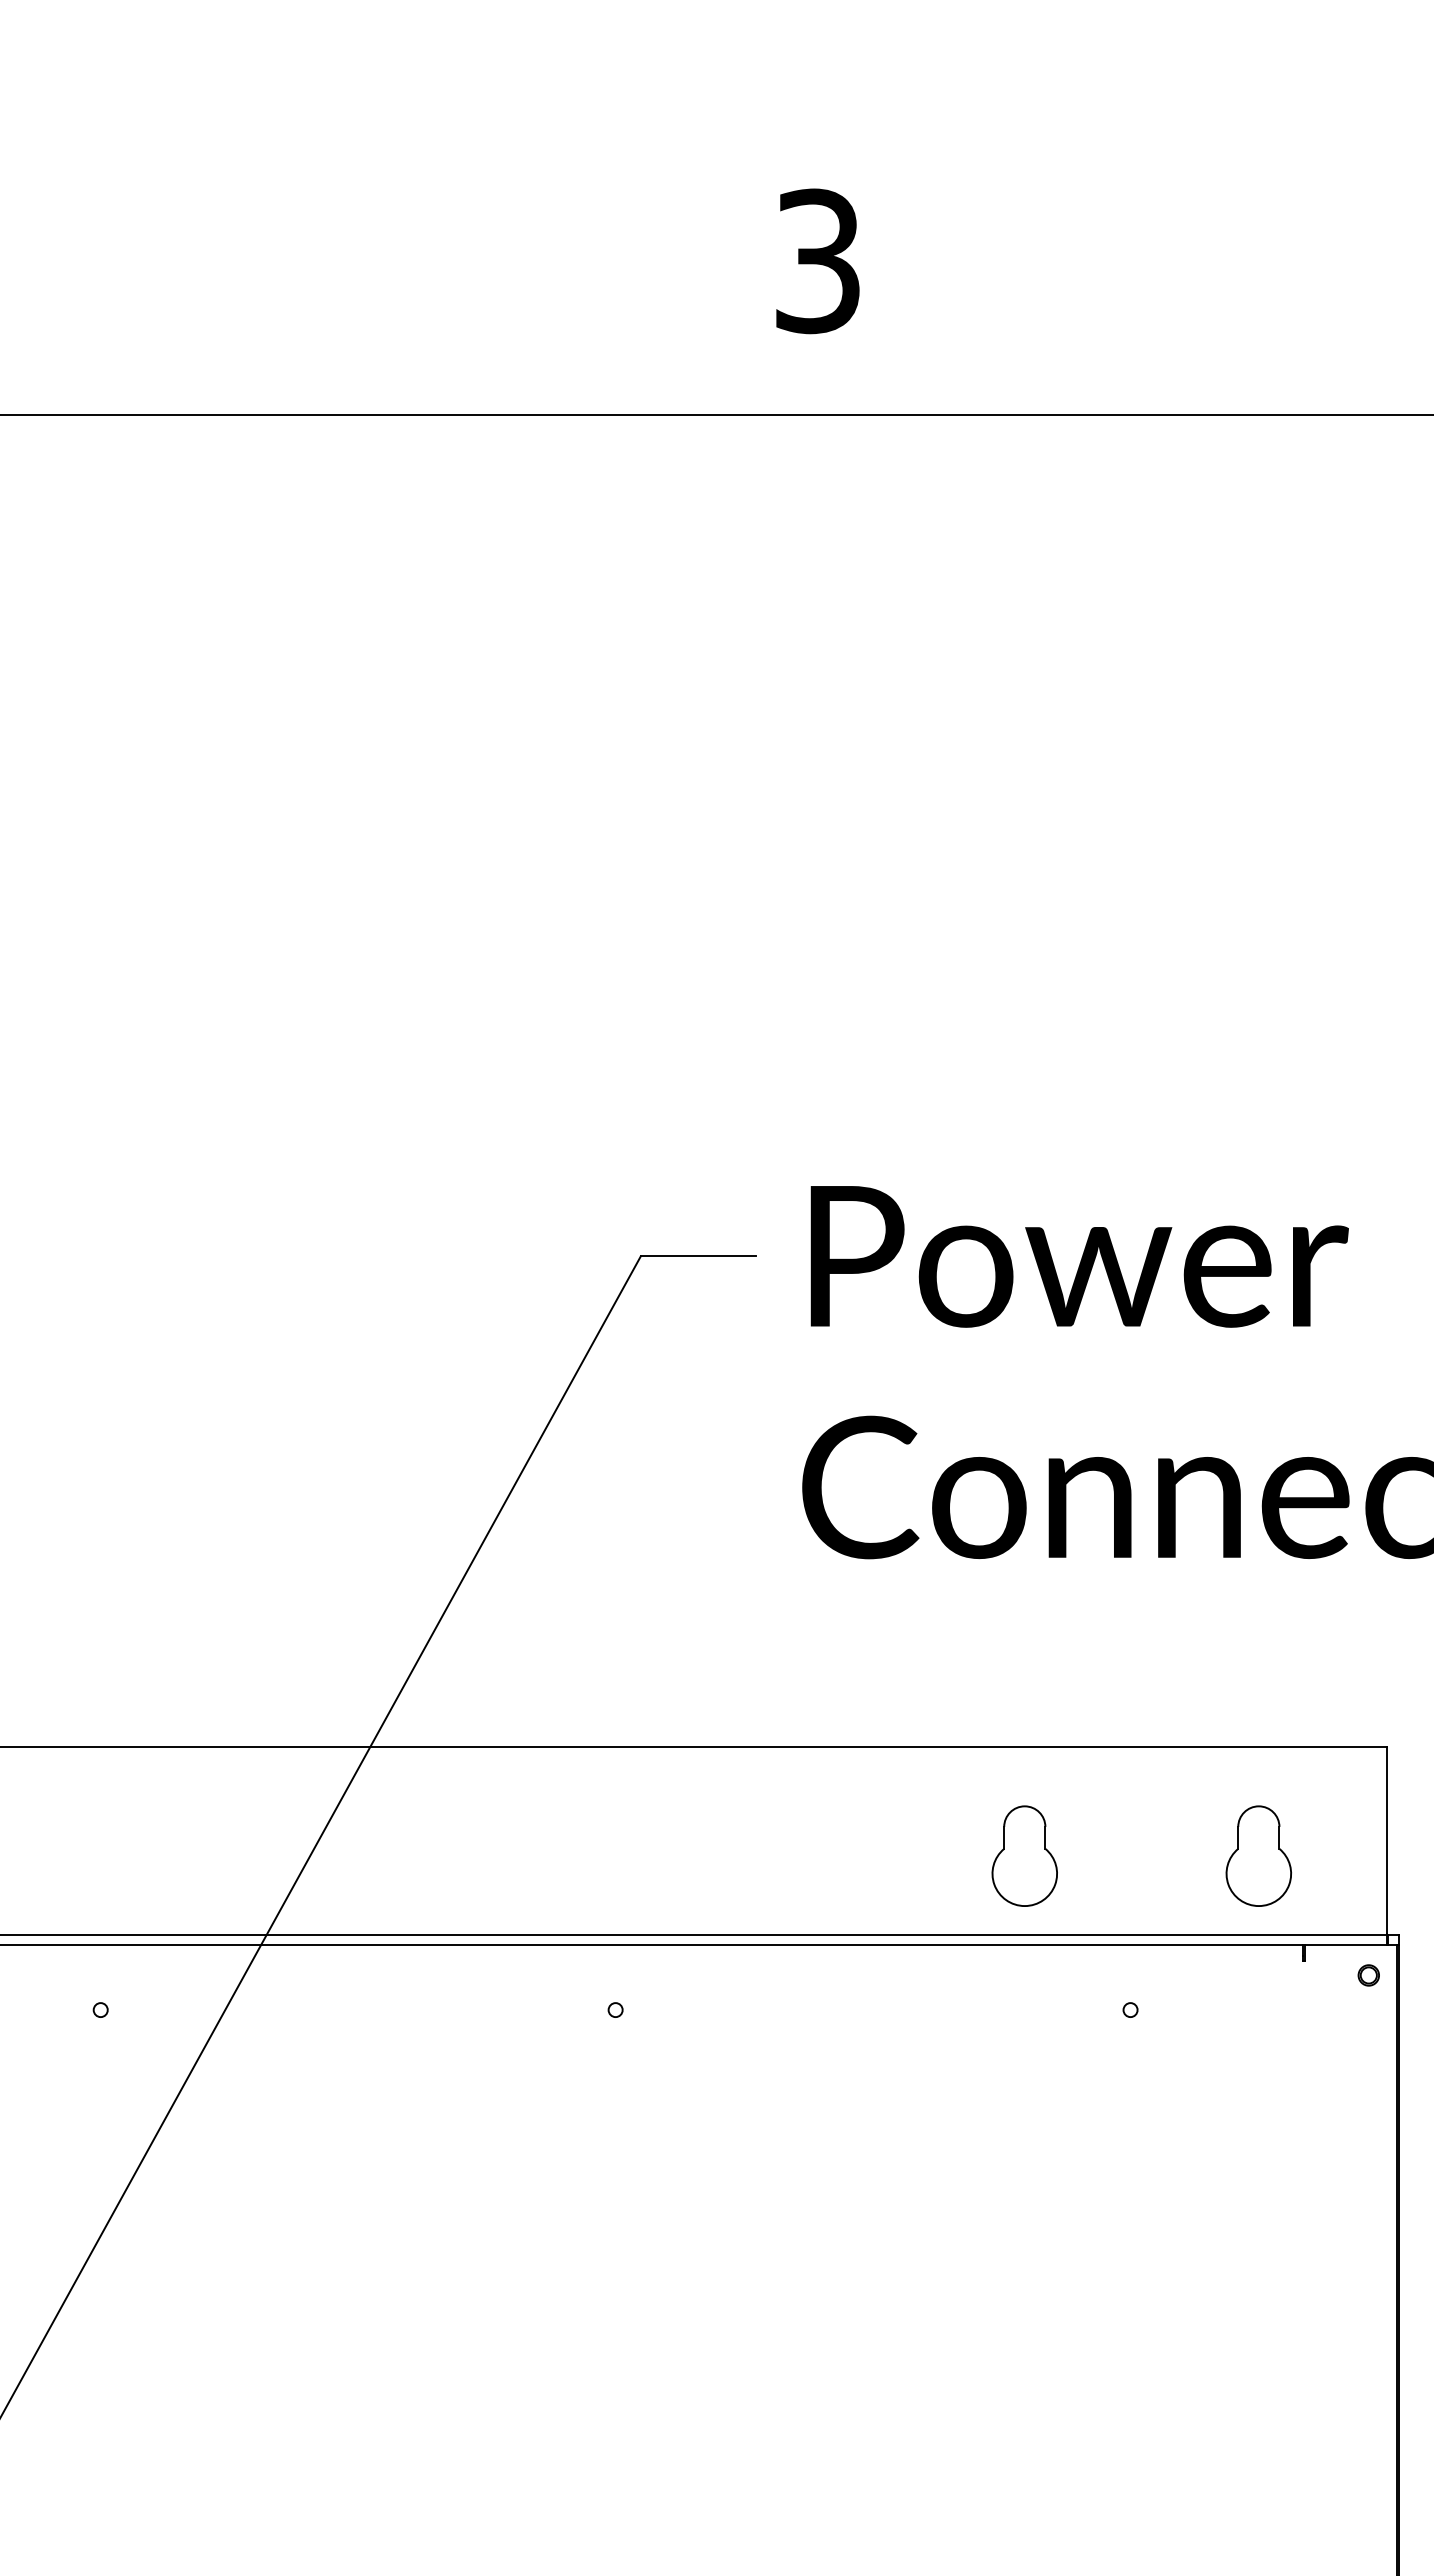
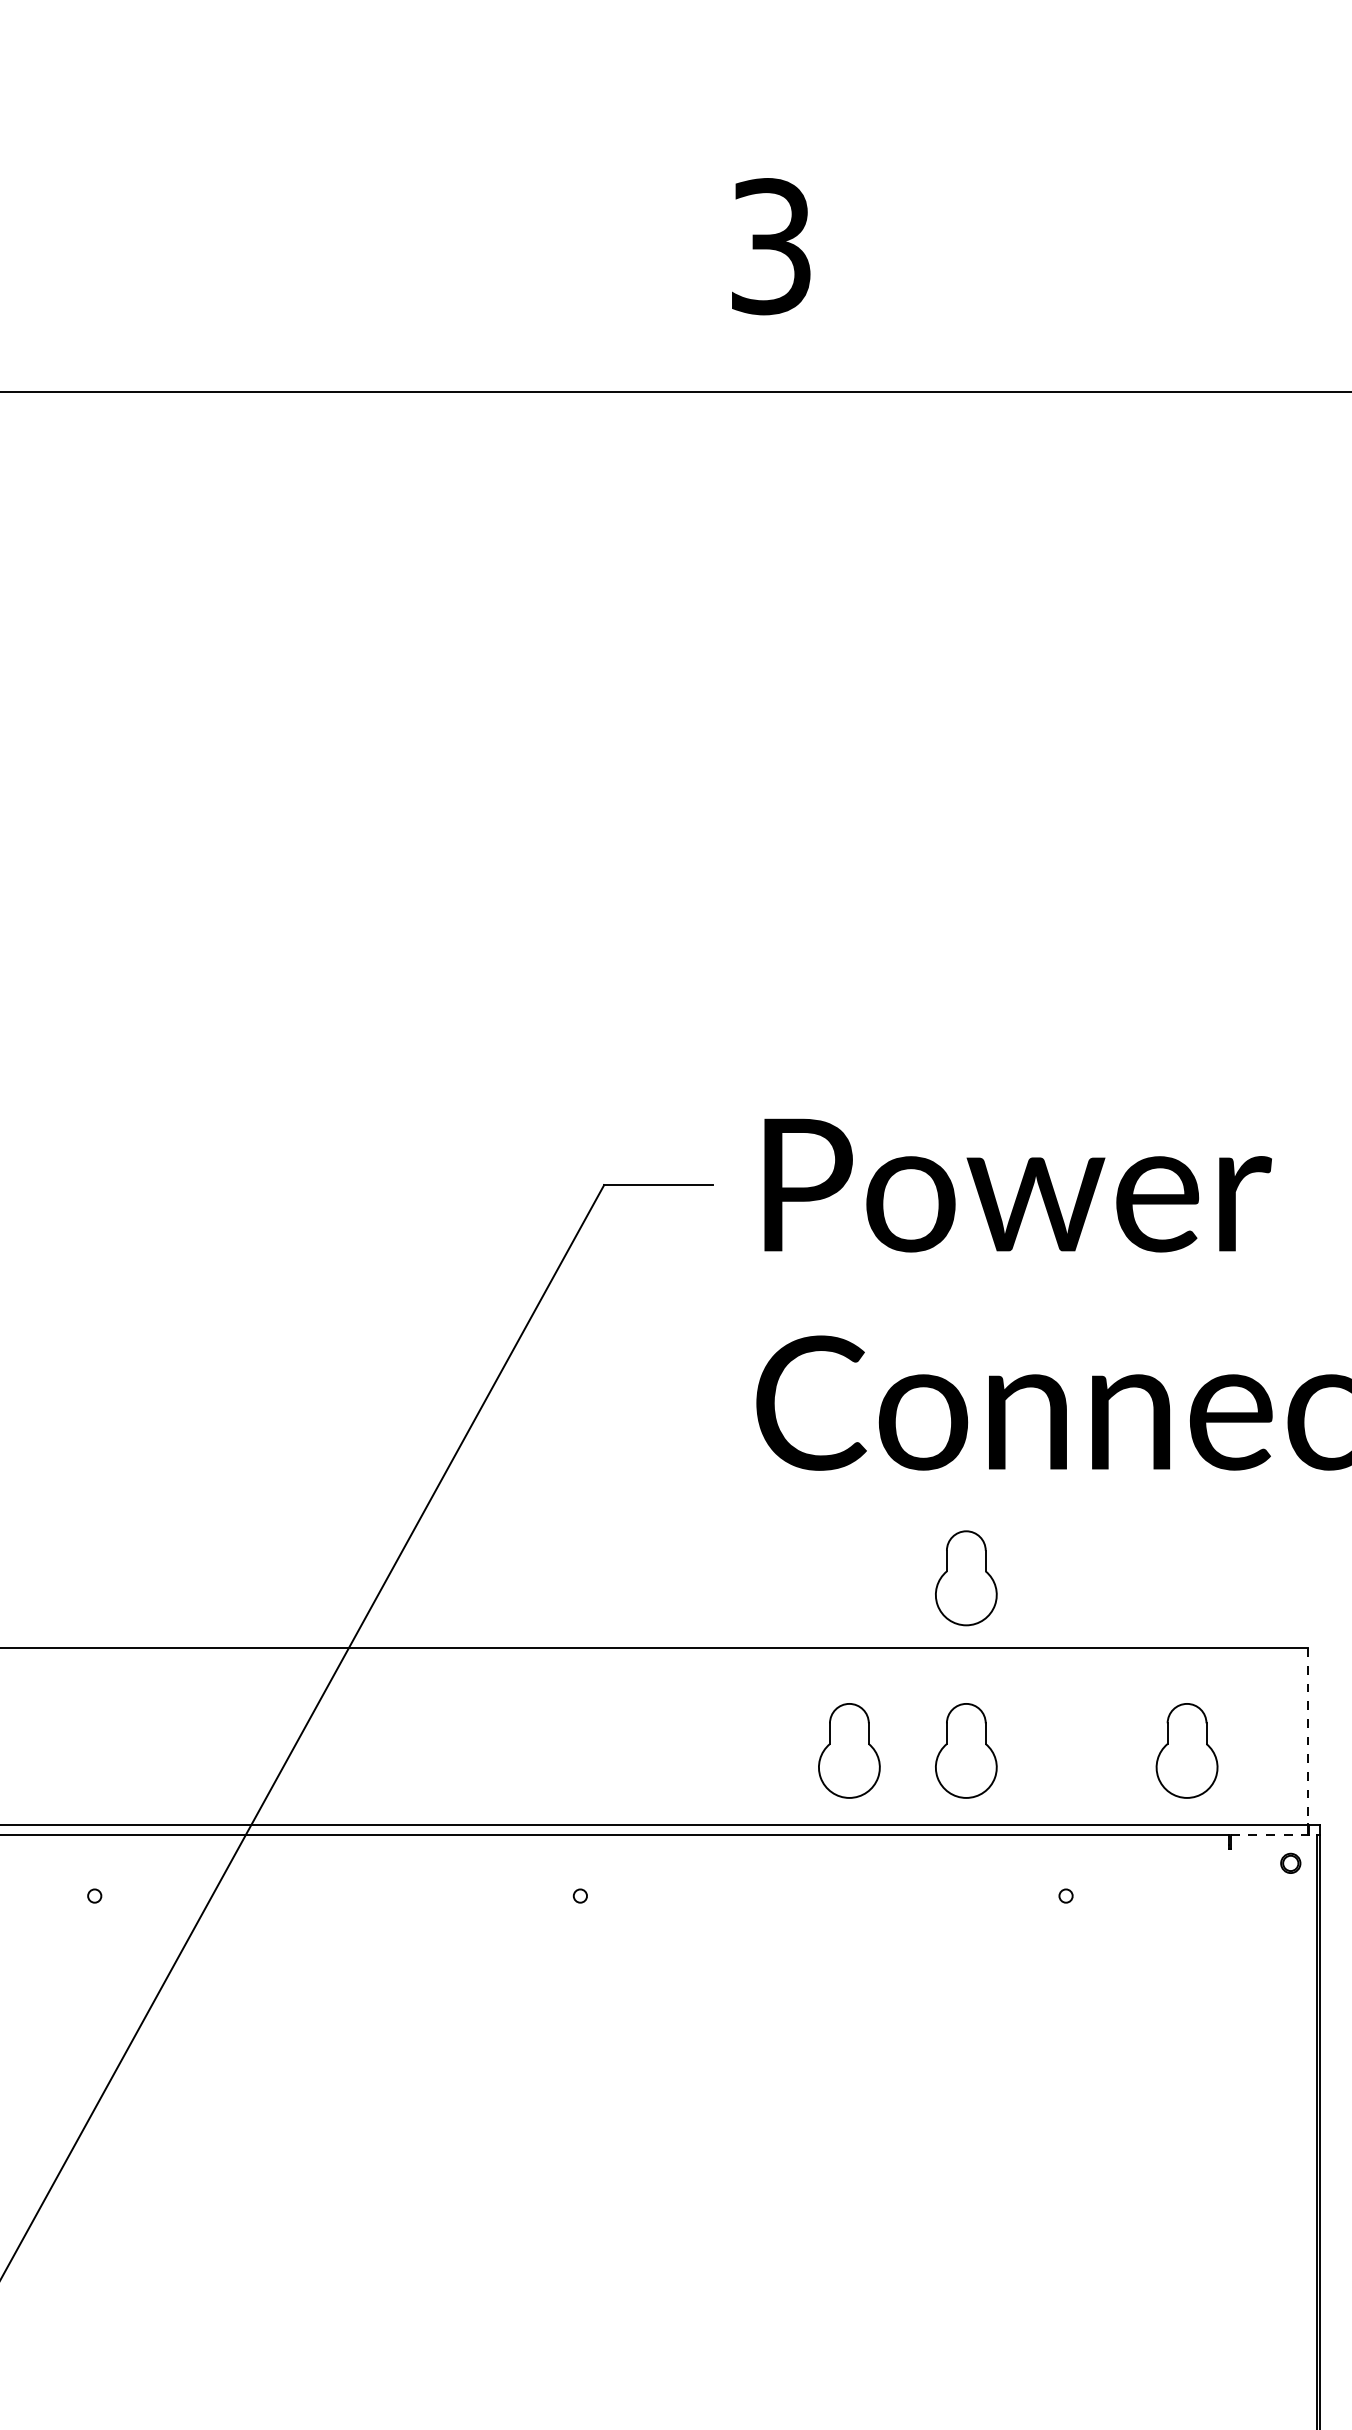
part: (1024, 1672) -> (966, 1577), added
line: (1387, 1841) -> (1308, 1737), solid -> dashed
part: (900, 1855) -> (849, 1750), added
line: (1351, 1945) -> (1274, 1835), solid -> dashed

